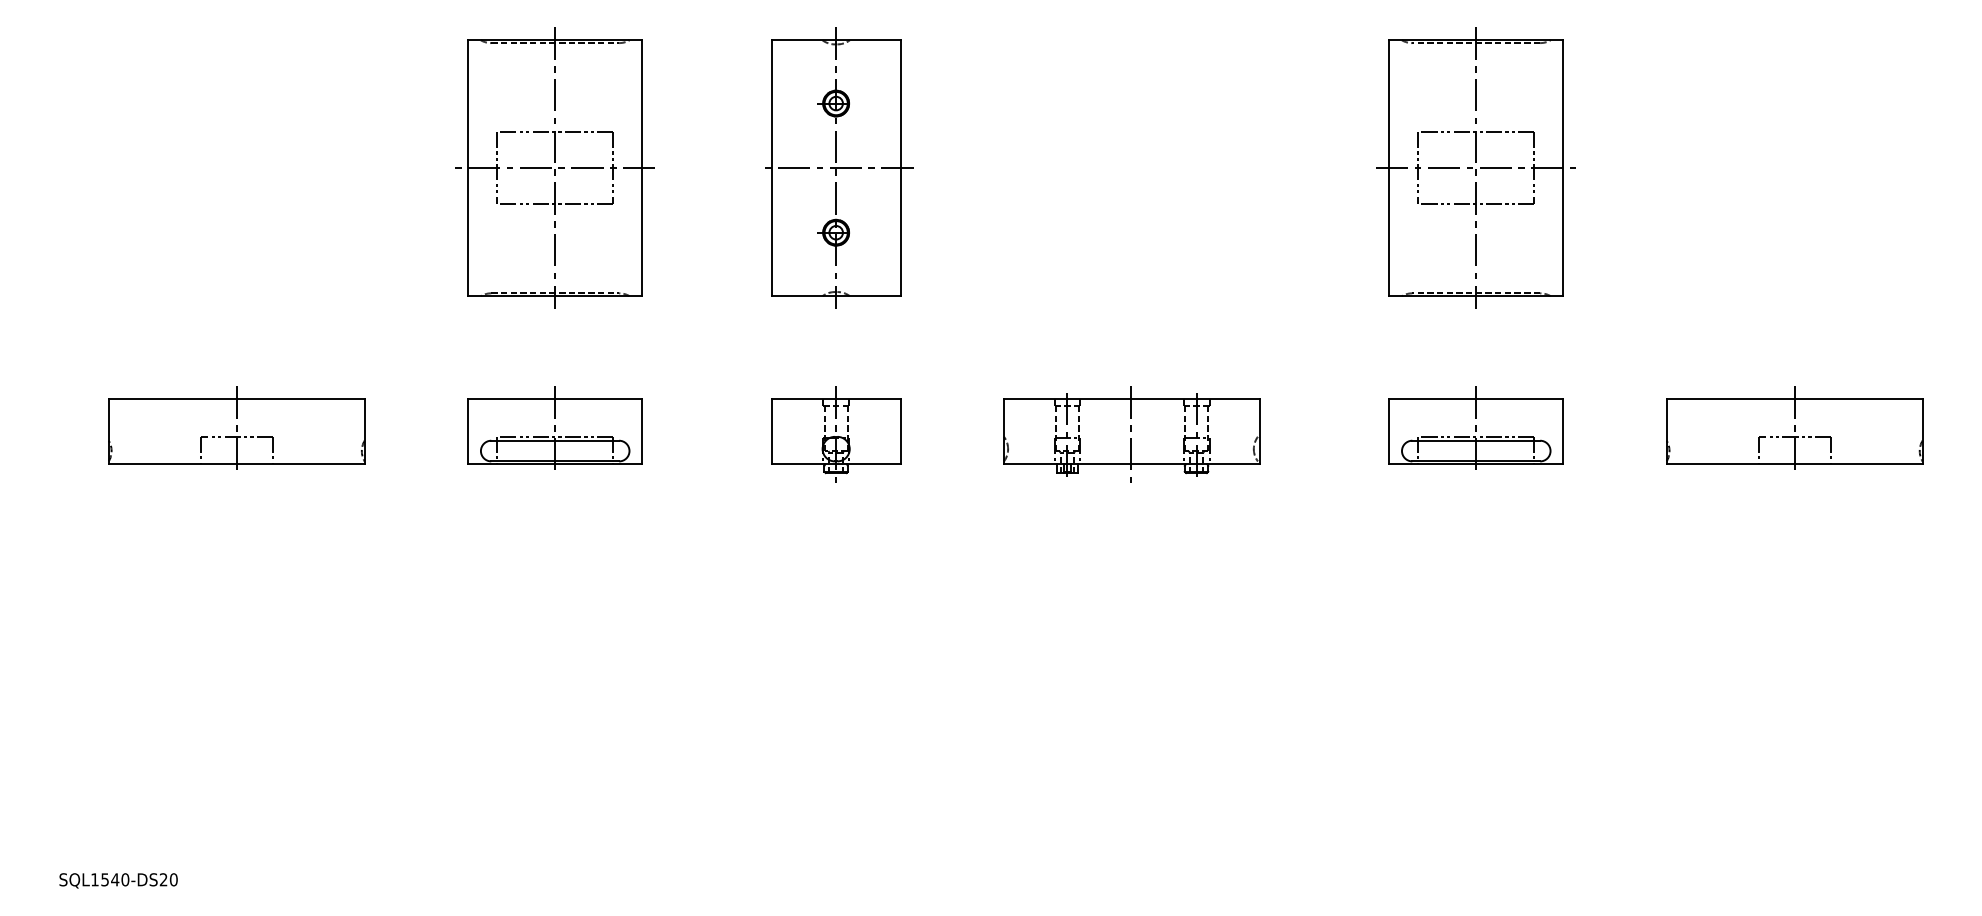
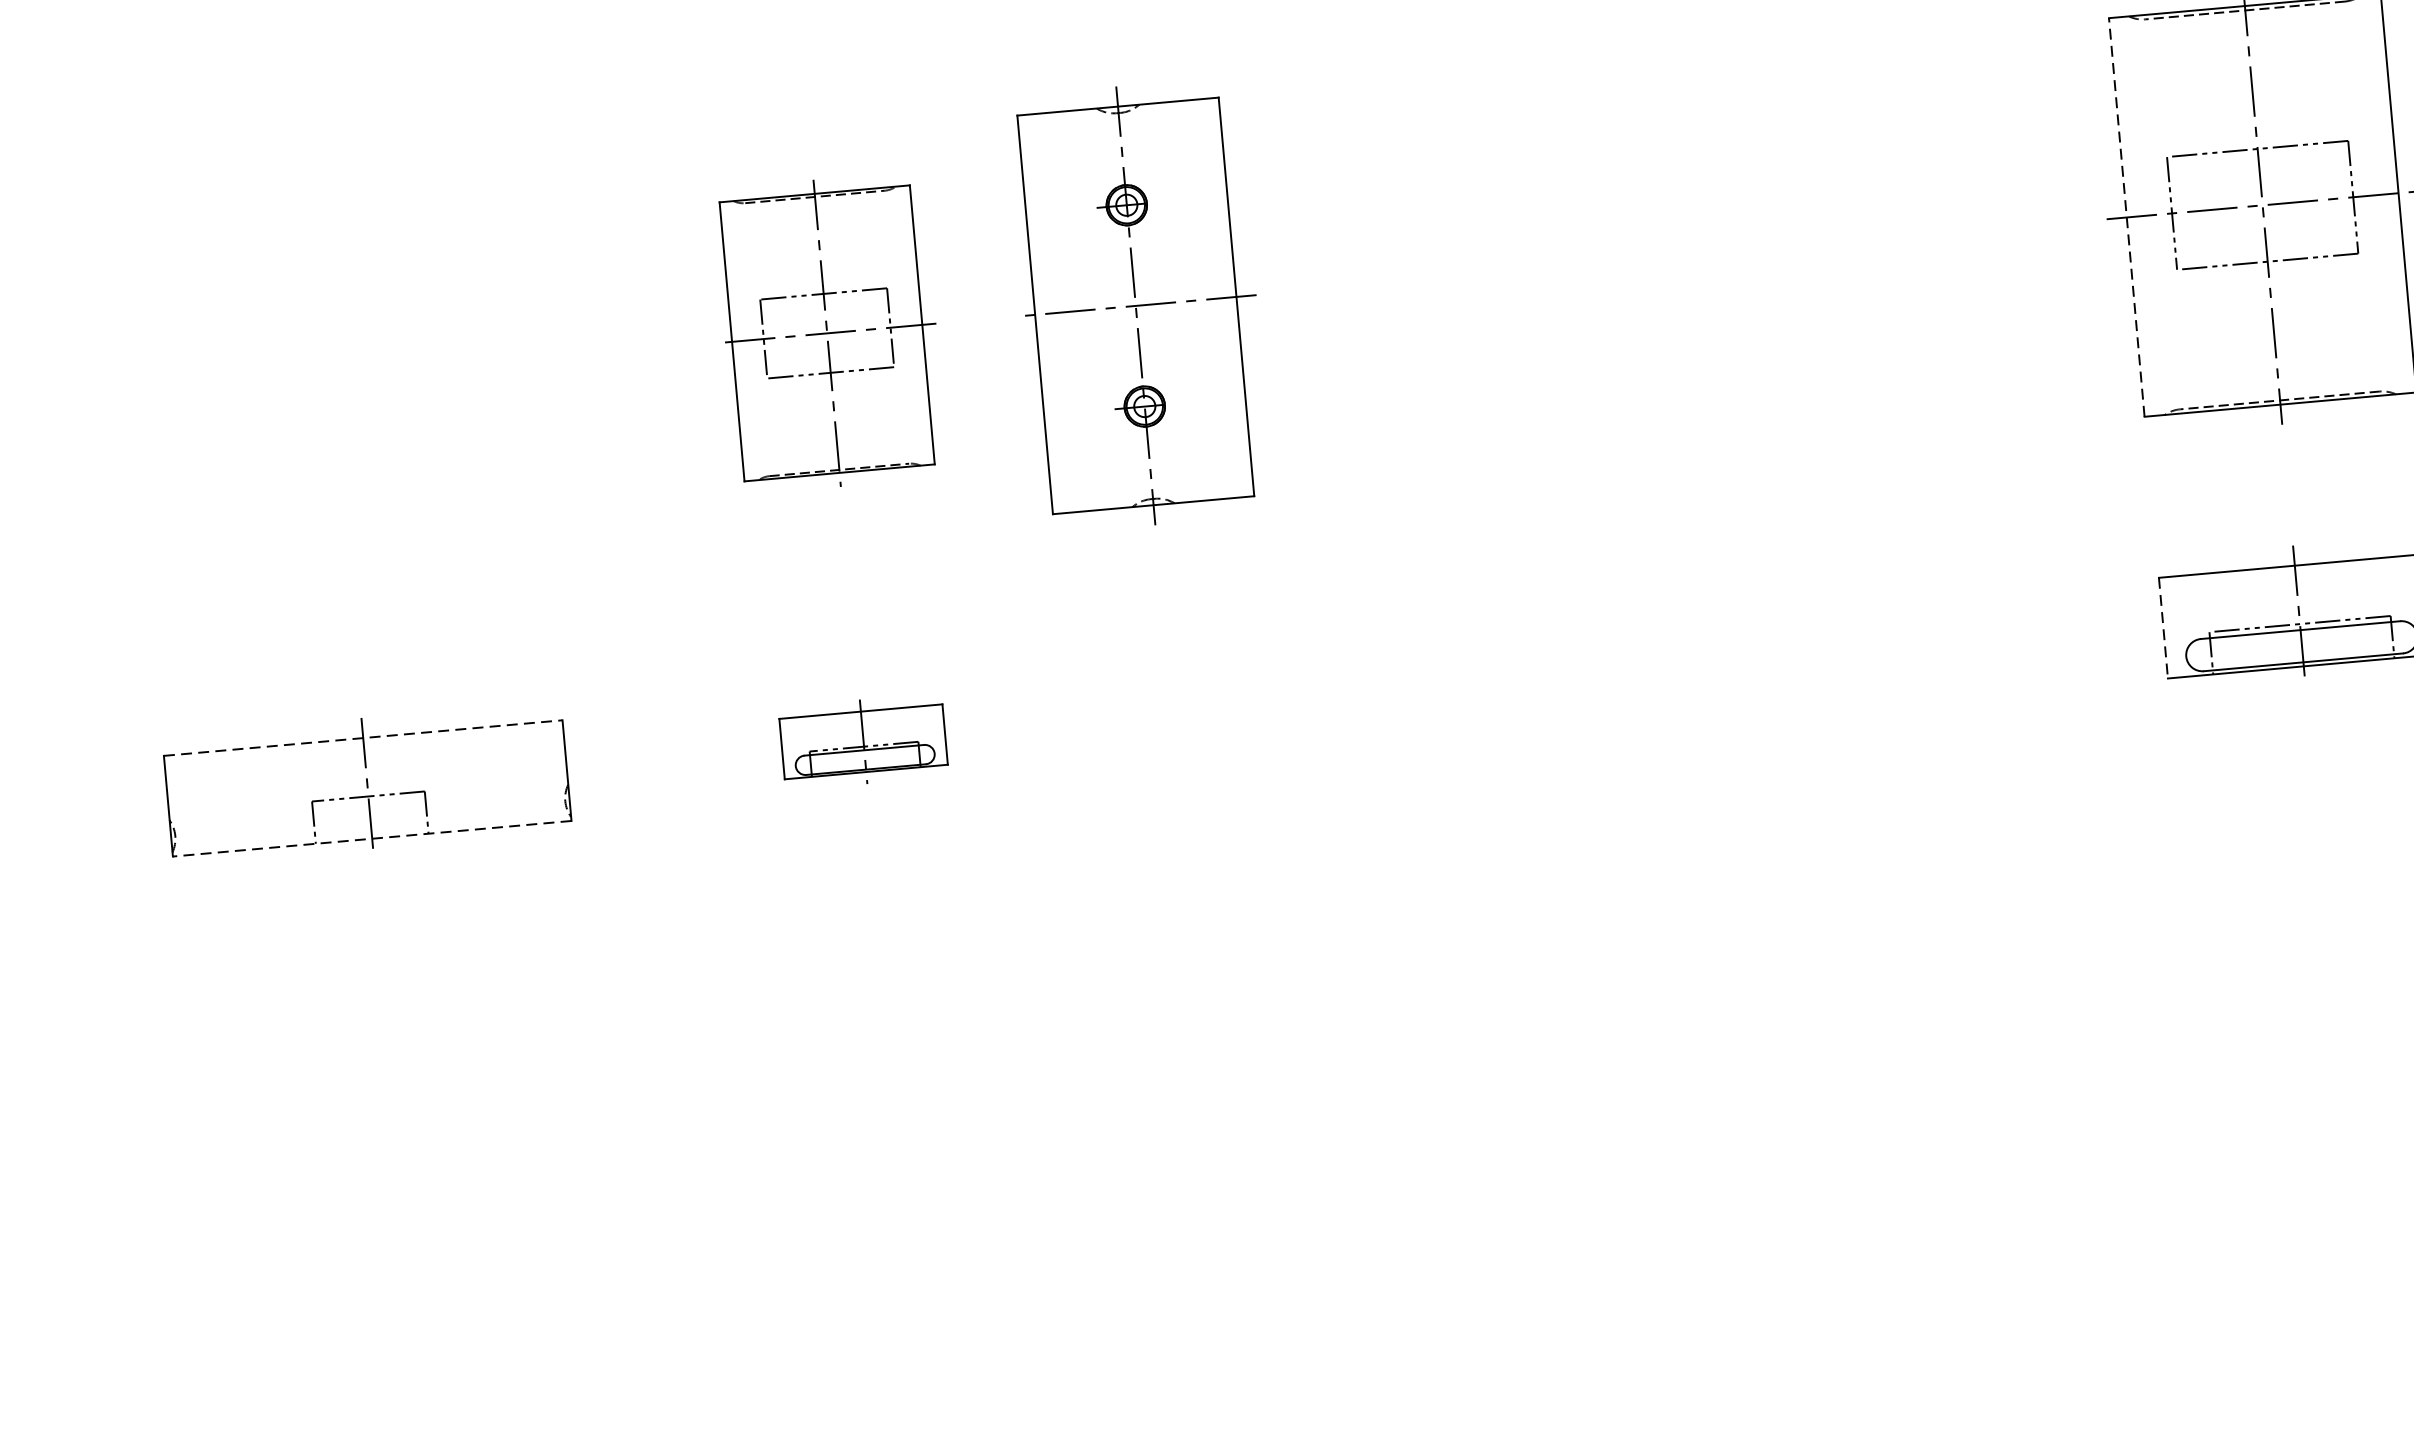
part: (554, 167) -> (826, 332), size x0.7
part: (839, 167) -> (1140, 304), moved
line: (1389, 168) -> (2127, 217), solid -> dashed
line: (236, 399) -> (362, 738), solid -> dashed
part: (554, 427) -> (862, 737), size x0.6
line: (1389, 432) -> (2164, 629), solid -> dashed
part: (836, 434) -> (1302, 709), removed
part: (1131, 434) -> (1762, 668), removed
line: (236, 463) -> (371, 838), solid -> dashed

